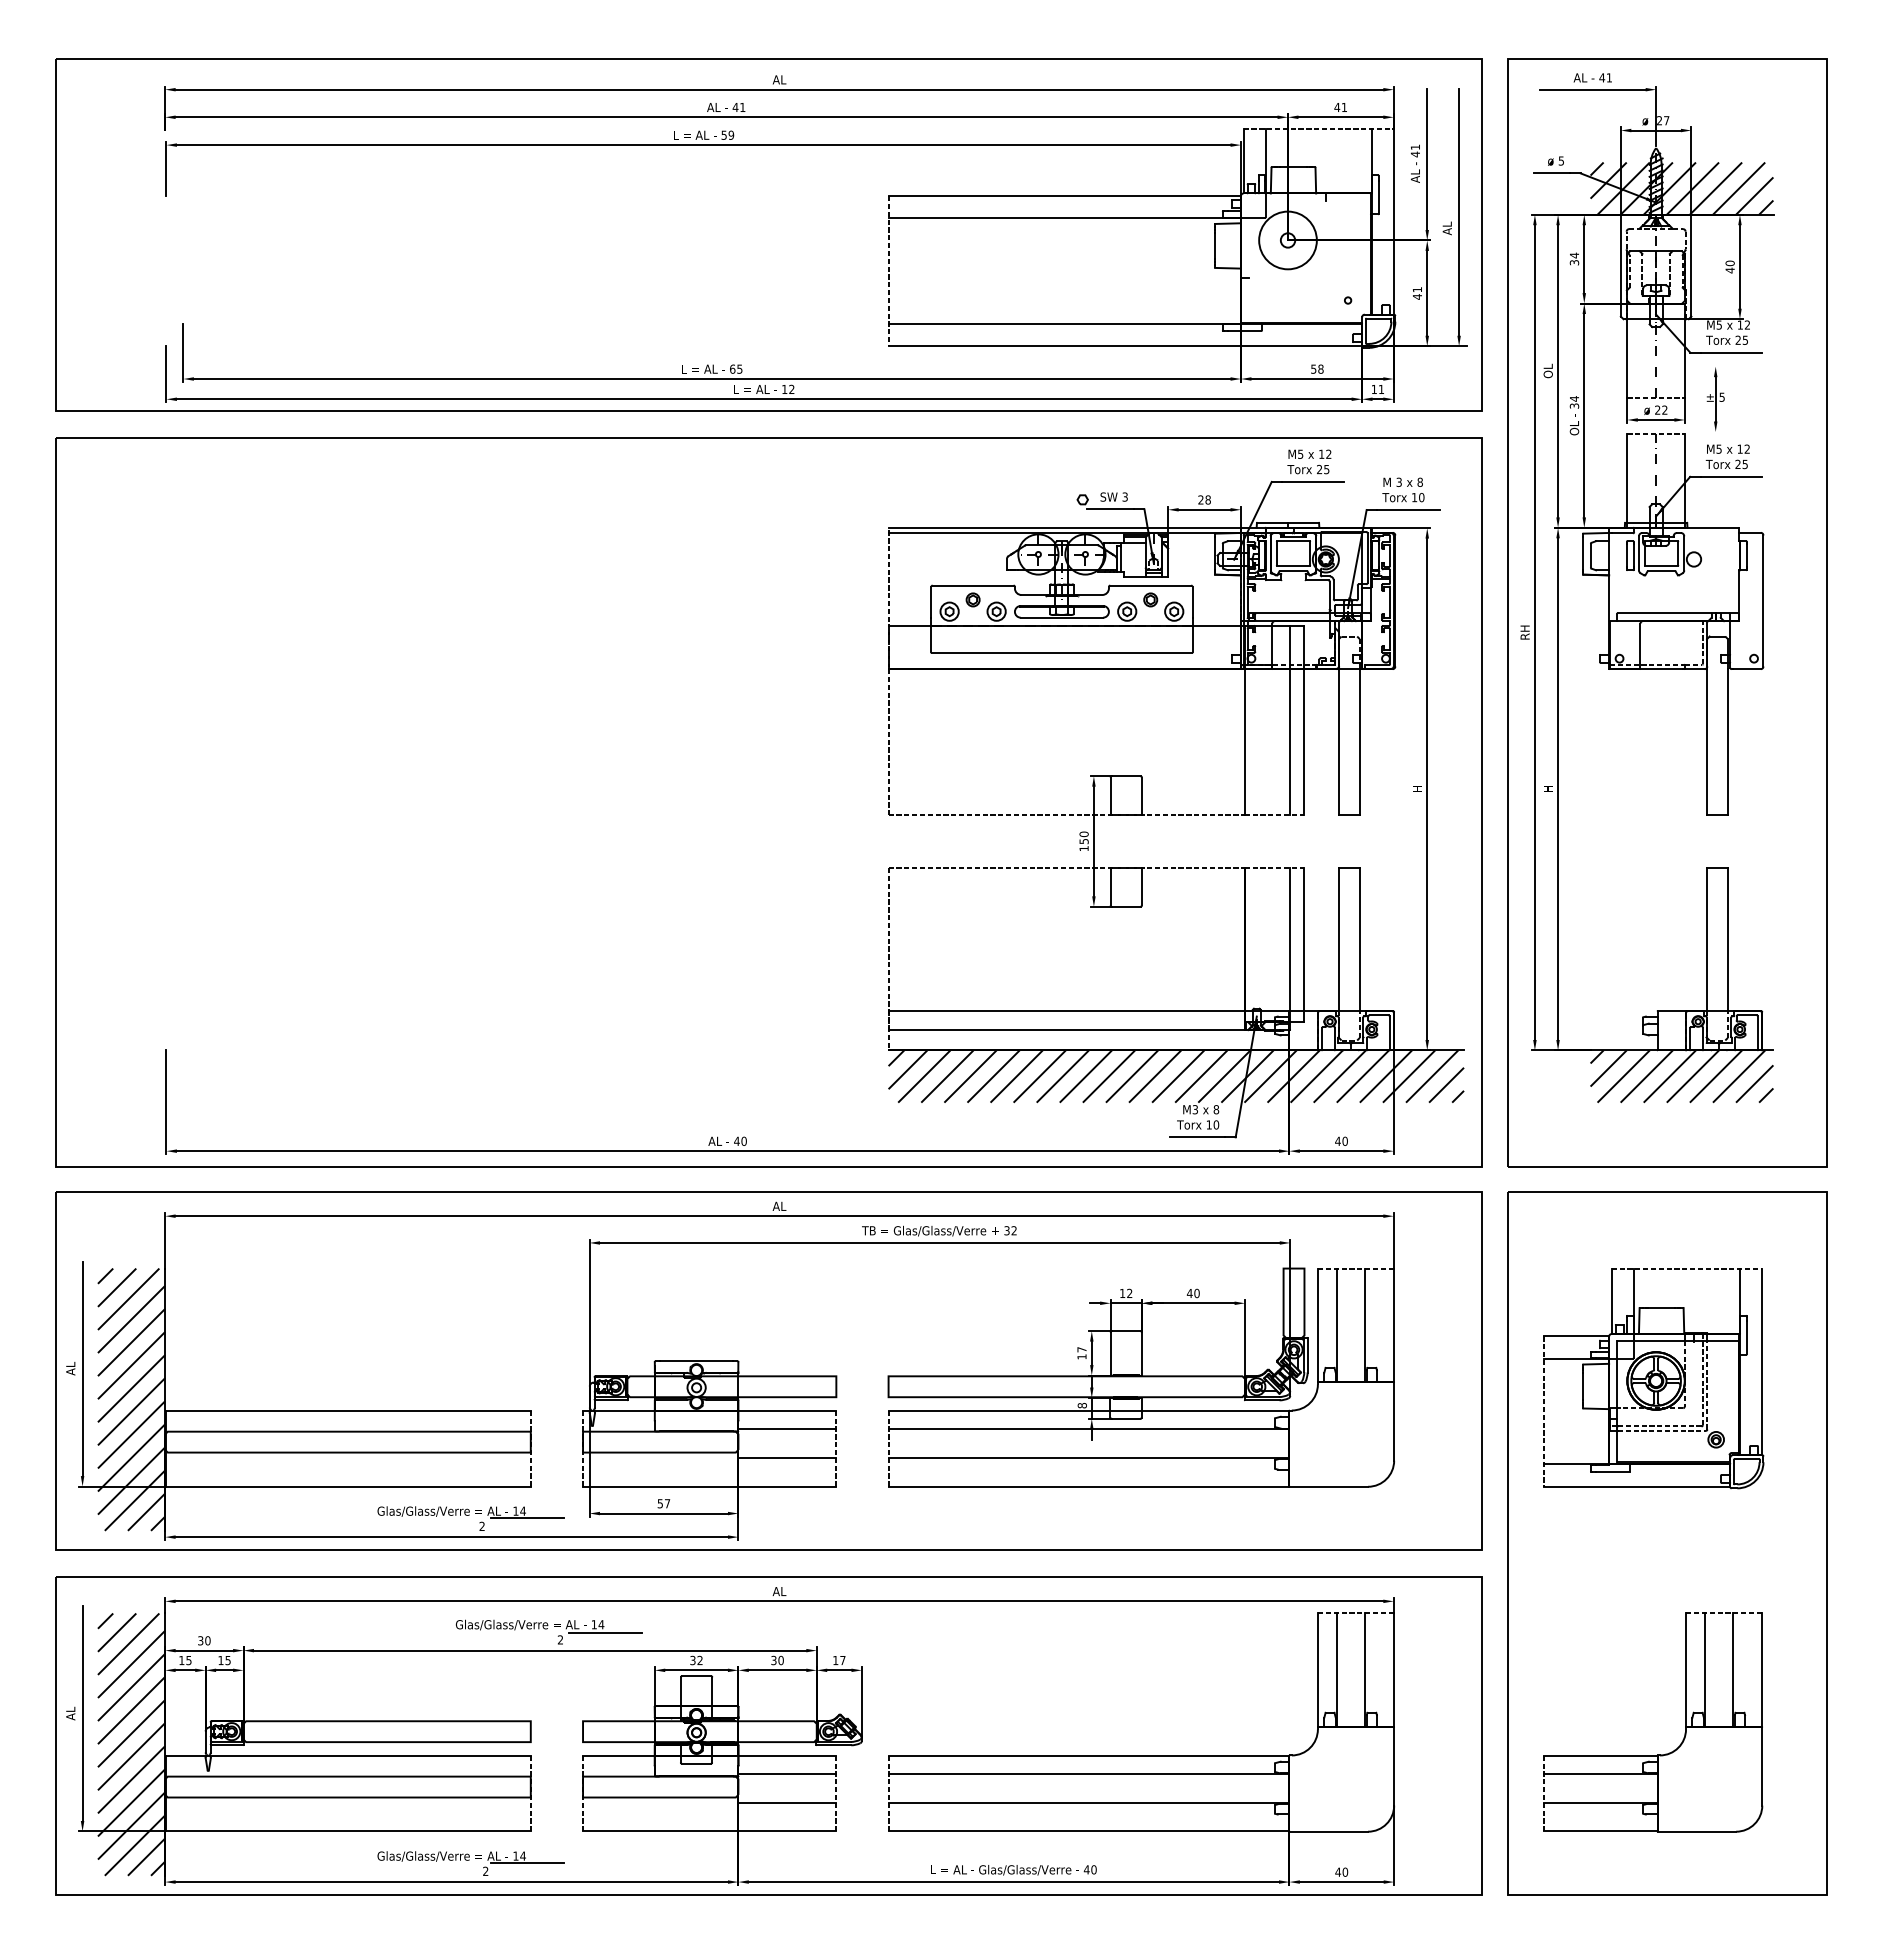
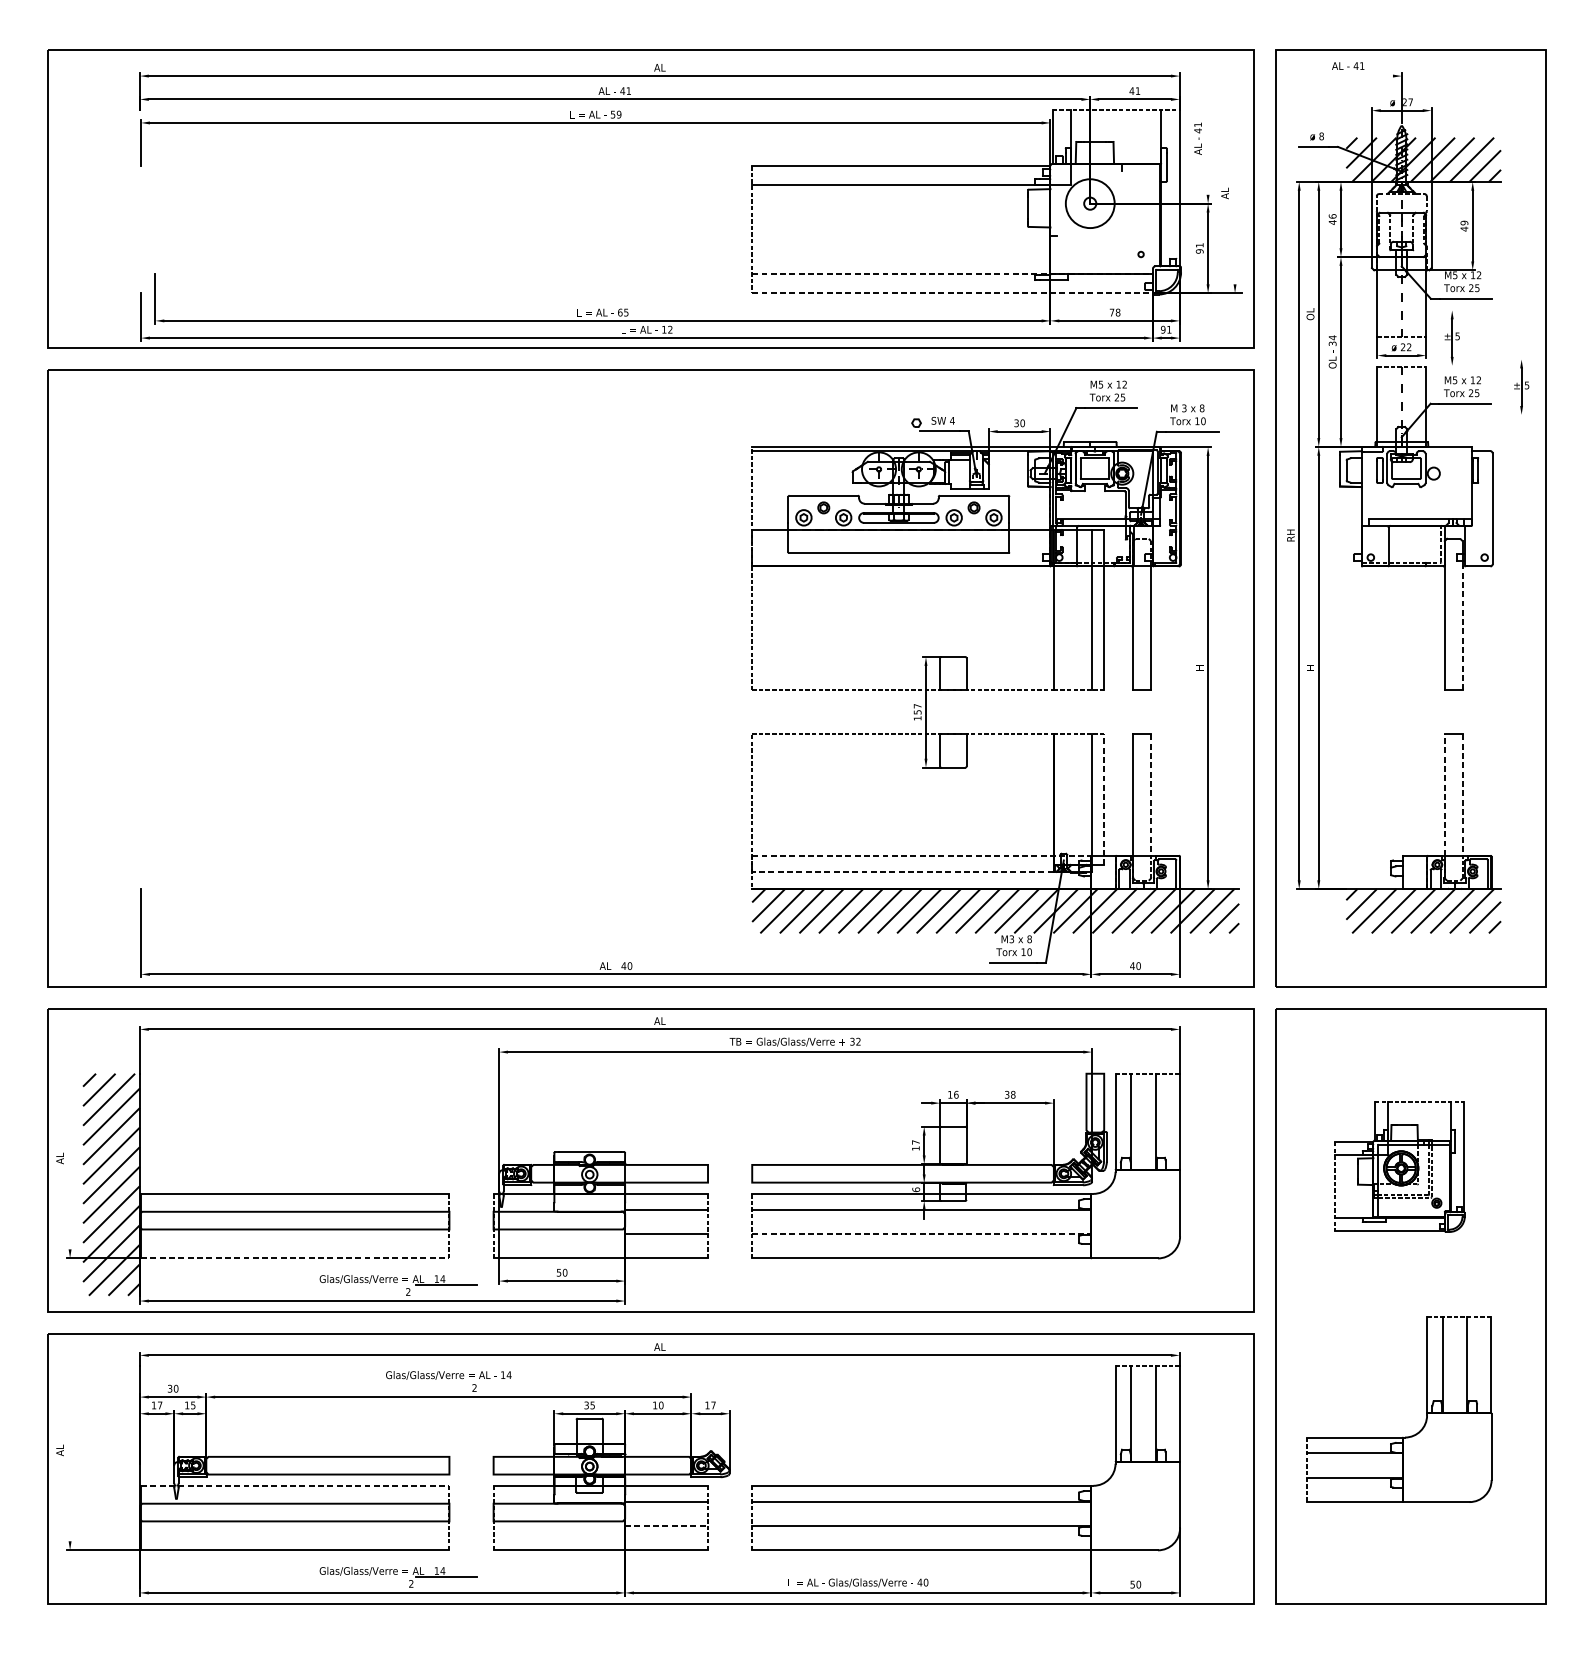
line: (1592, 89) -> (1347, 75), removed
line: (1427, 159) -> (1208, 135), removed
text: (1561, 160) -> (1321, 135), 5 -> 8
line: (1459, 211) -> (1235, 179), removed
text: (1574, 258) -> (1332, 218), 34 -> 46
text: (1729, 263) -> (1463, 223), 40 -> 49
text: (1417, 296) -> (1199, 251), 41 -> 91
line: (1125, 324) -> (952, 274), solid -> dashed
line: (1125, 346) -> (952, 293), solid -> dashed
text: (1313, 368) -> (1111, 312), 58 -> 78
text: (1374, 389) -> (1163, 329), 11 -> 91
part: (1797, 457) -> (1521, 387), added
text: (1125, 496) -> (952, 420), 3 -> 4
text: (1204, 499) -> (1019, 422), 28 -> 30
line: (1727, 741) -> (1462, 627), solid -> dashed
text: (1083, 834) -> (917, 706), 150 -> 157
line: (1359, 939) -> (1150, 795), solid -> dashed
line: (1707, 939) -> (1445, 795), solid -> dashed
line: (1727, 939) -> (1462, 795), solid -> dashed
line: (1304, 944) -> (1104, 799), solid -> dashed
line: (1089, 1011) -> (922, 856), solid -> dashed
line: (1066, 1030) -> (902, 872), solid -> dashed
text: (1129, 1293) -> (956, 1094), 12 -> 16
text: (1192, 1293) -> (1009, 1094), 40 -> 38
line: (82, 1368) -> (70, 1158), removed
part: (1653, 1378) -> (1399, 1166), size x0.7
text: (1081, 1405) -> (915, 1189), 8 -> 6
line: (1089, 1458) -> (922, 1234), solid -> dashed
line: (349, 1486) -> (295, 1258), solid -> dashed
text: (667, 1503) -> (565, 1272), 57 -> 50
line: (605, 1632) -> (512, 1381), removed
text: (188, 1660) -> (159, 1405), 15 -> 17
text: (699, 1660) -> (592, 1405), 32 -> 35
text: (773, 1660) -> (654, 1405), 30 -> 10
line: (82, 1713) -> (70, 1450), removed
part: (1685, 1722) -> (1426, 1409), moved
hatch: (131, 1744) -> (111, 1476), removed
line: (349, 1755) -> (295, 1485), solid -> dashed
line: (787, 1802) -> (666, 1525), solid -> dashed
text: (1338, 1871) -> (1132, 1584), 40 -> 50

